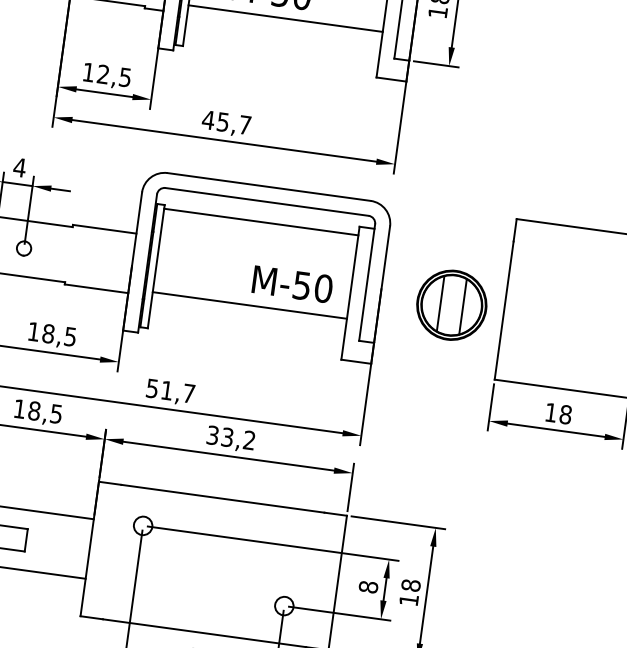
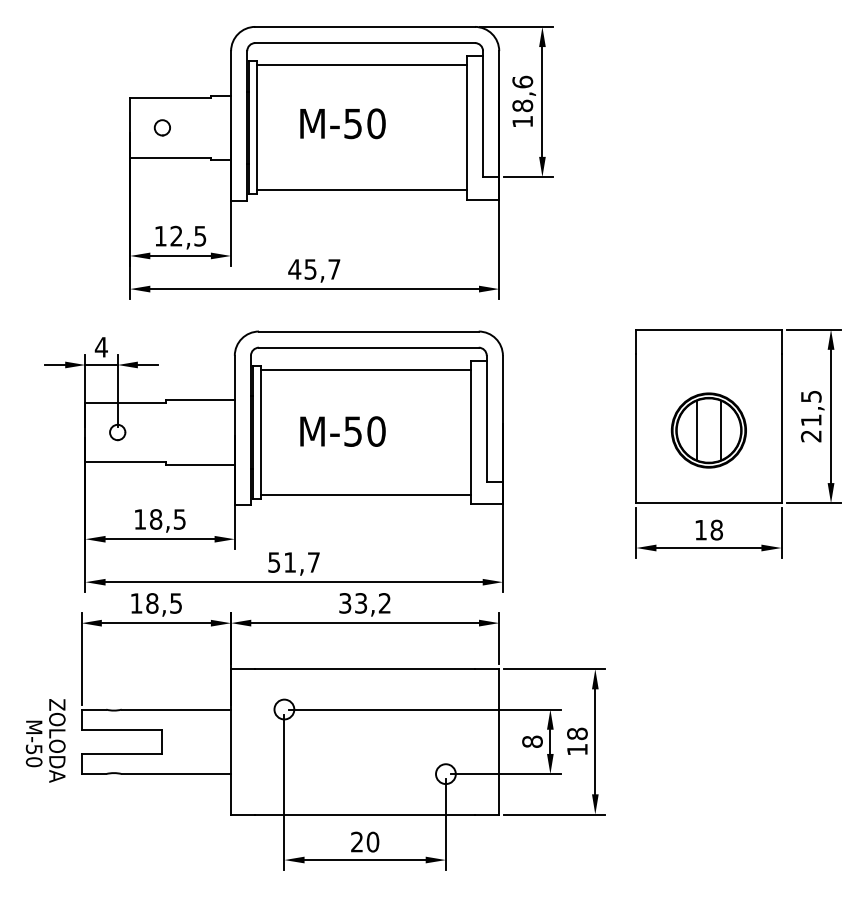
line: (285, 18) -> (361, 190), moved
text: (292, 284) -> (342, 431), moved
line: (249, 305) -> (365, 495), moved
part: (451, 305) -> (708, 430), moved

